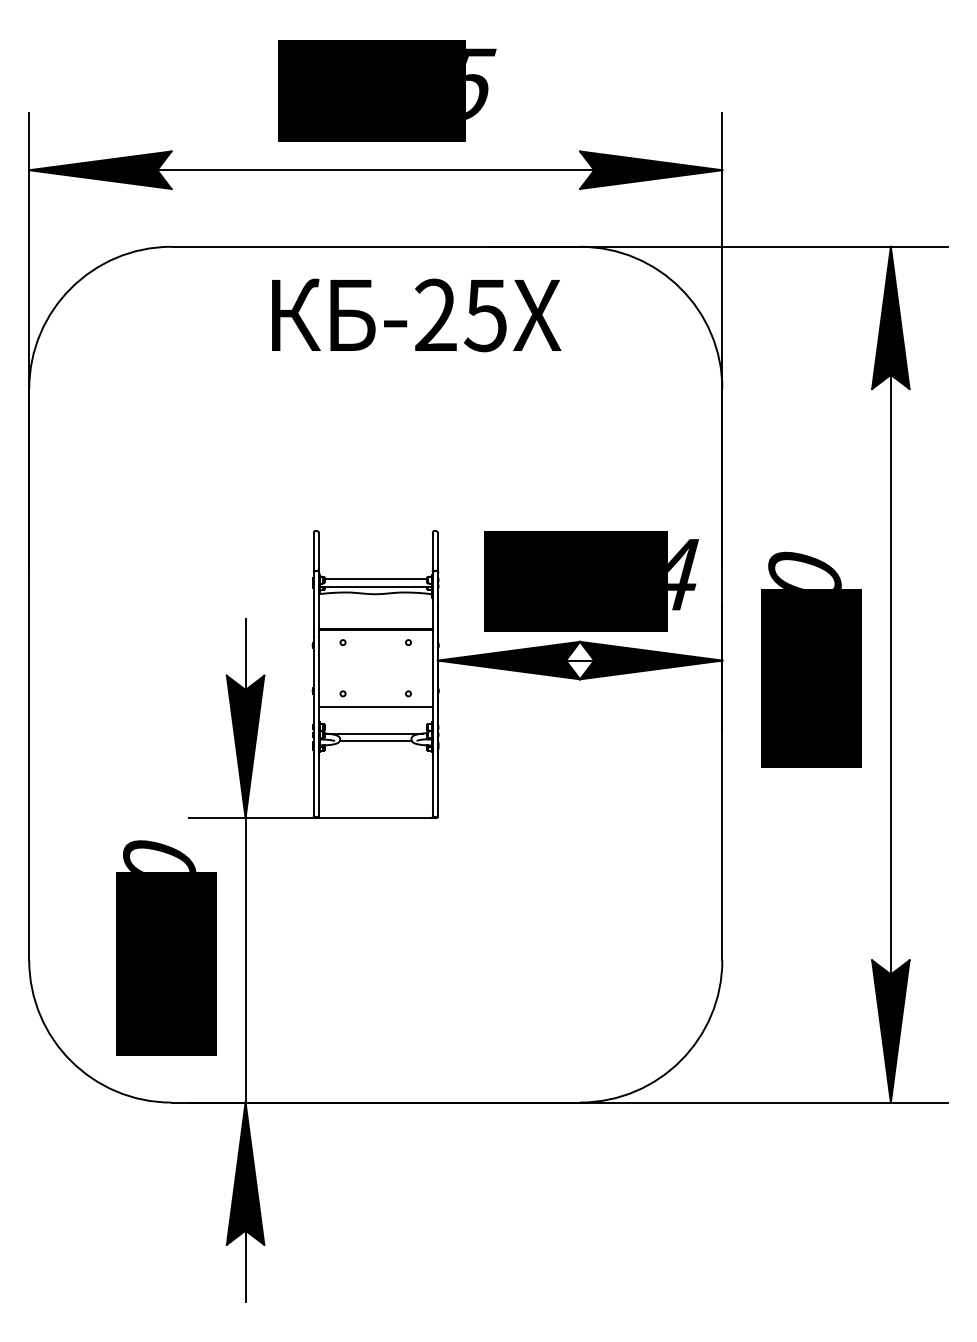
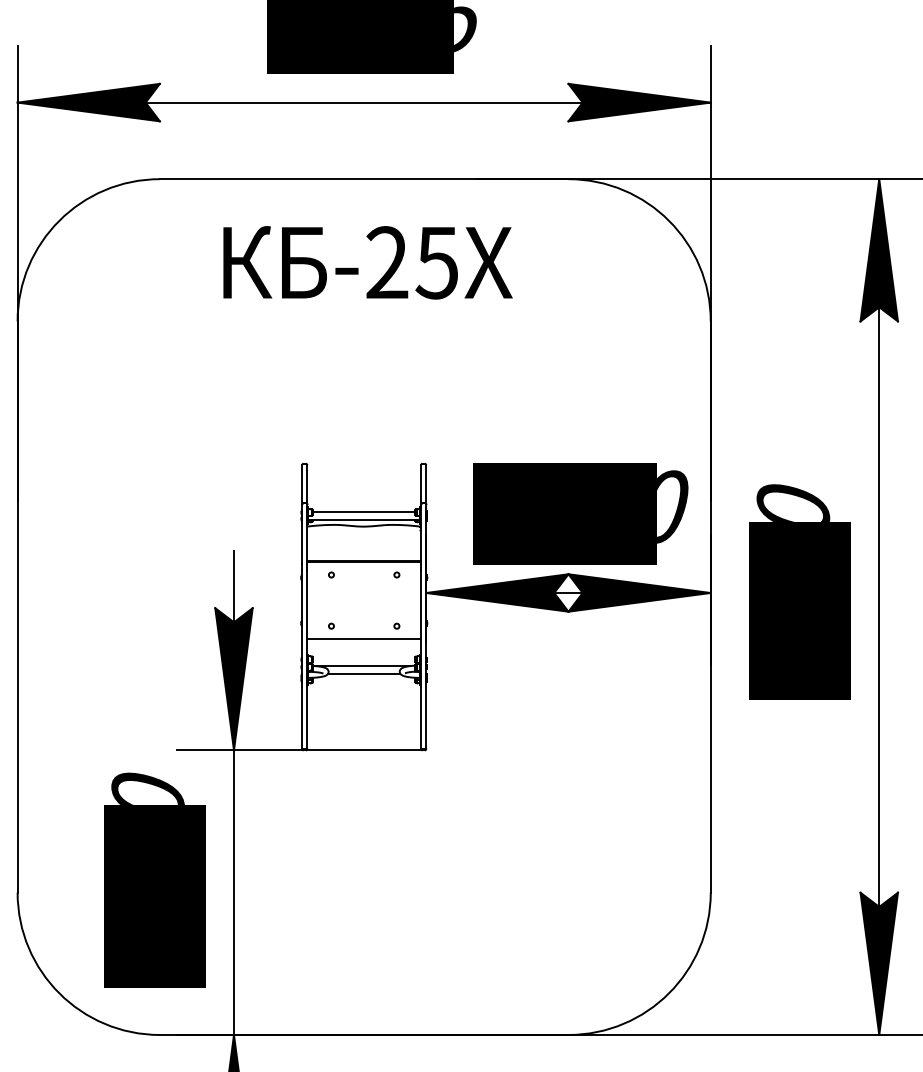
text: (416, 315) -> (367, 262), moved
text: (684, 574) -> (672, 506), 1224 -> 1000

